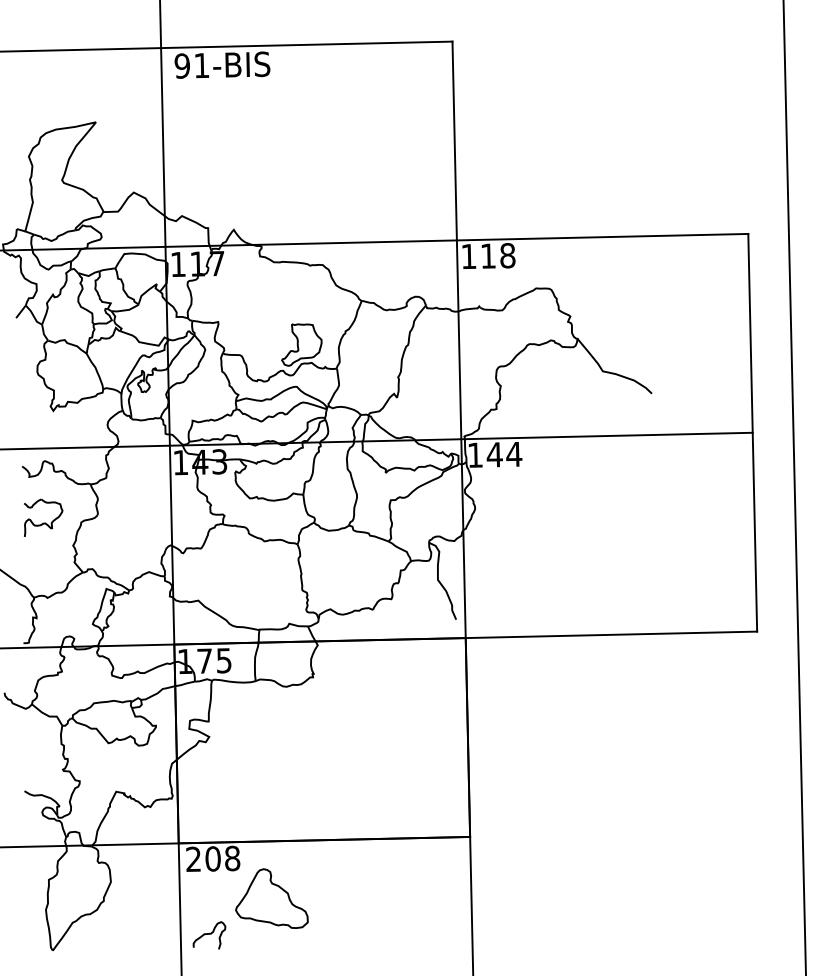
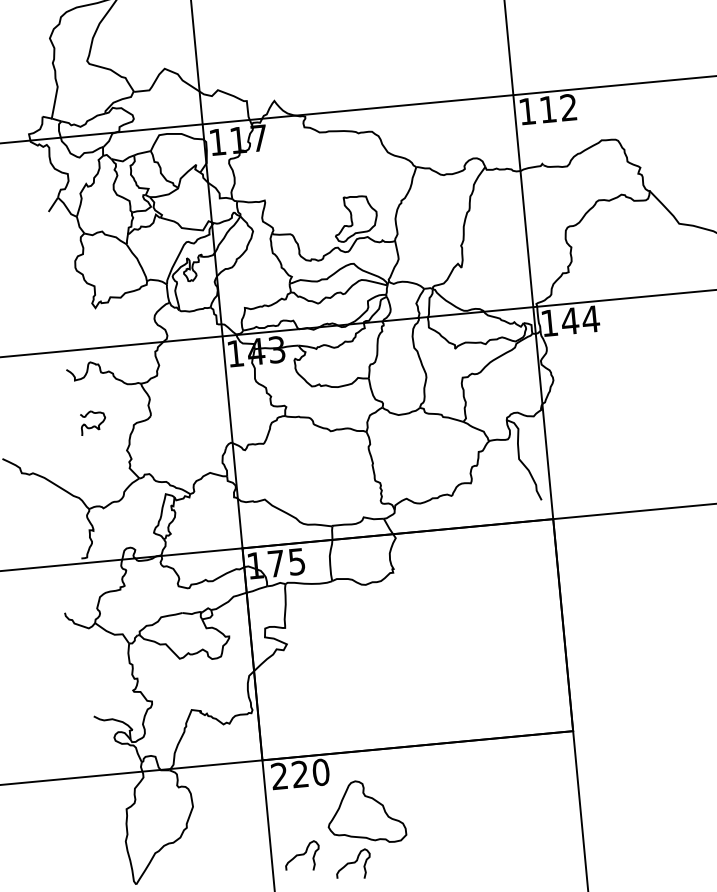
text: (507, 255) -> (568, 107), 118 -> 112
part: (43, 517) -> (93, 422), size x0.6
text: (222, 858) -> (310, 773), 208 -> 220
curve: (256, 945) -> (353, 863), added

